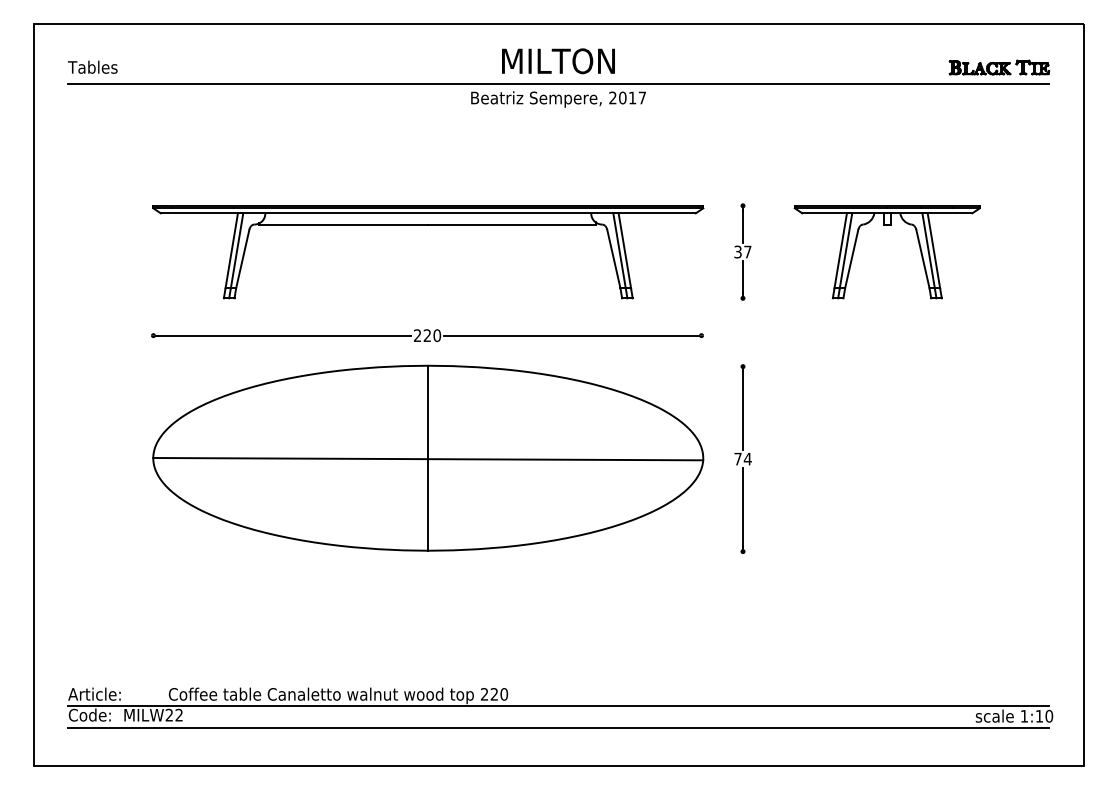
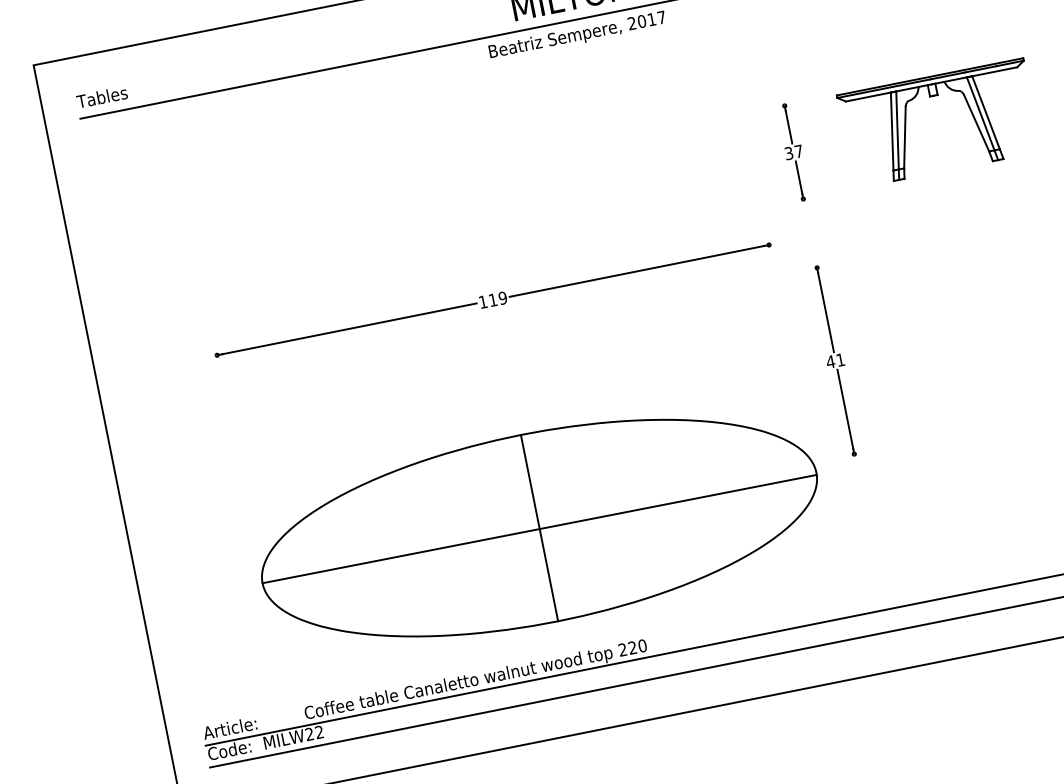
part: (428, 225) -> (472, 188), removed
text: (427, 335) -> (493, 299), 220 -> 119
part: (428, 457) -> (539, 527), moved
text: (742, 458) -> (835, 360), 74 -> 41

